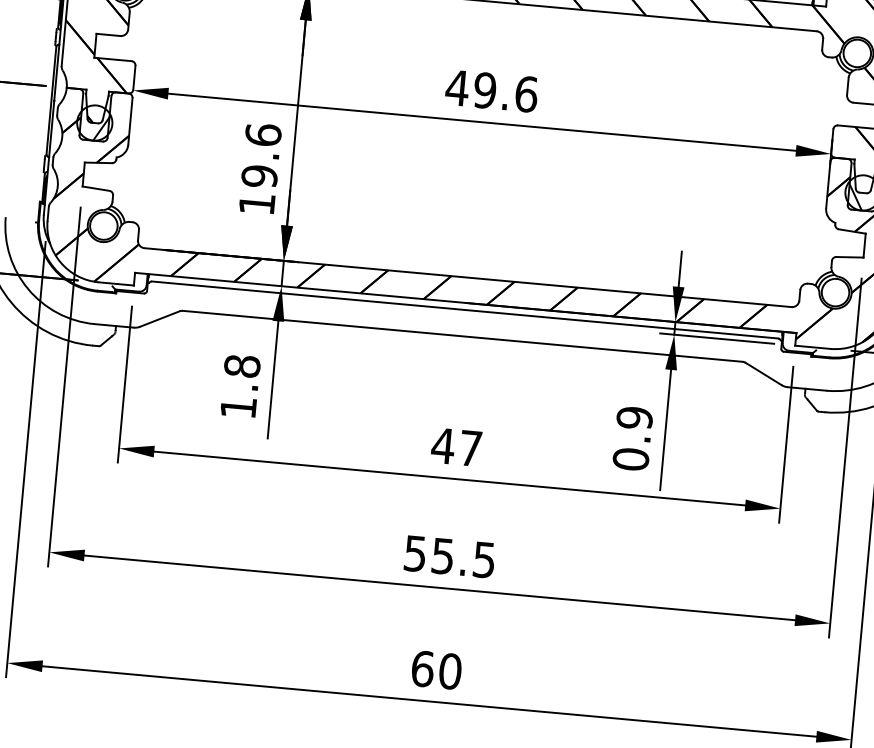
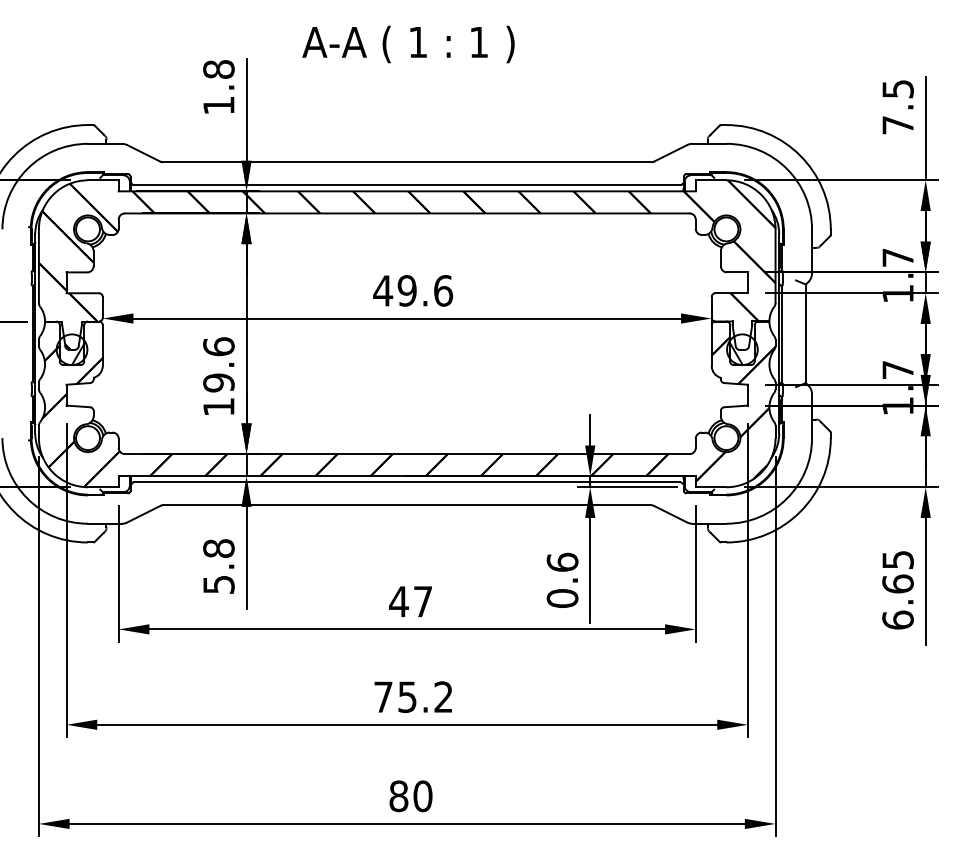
text: (238, 407) -> (218, 584), 1.8 -> 5.8
text: (634, 416) -> (562, 561), 0.9 -> 0.6
text: (449, 557) -> (413, 697), 55.5 -> 75.2
text: (422, 669) -> (398, 796), 60 -> 80

